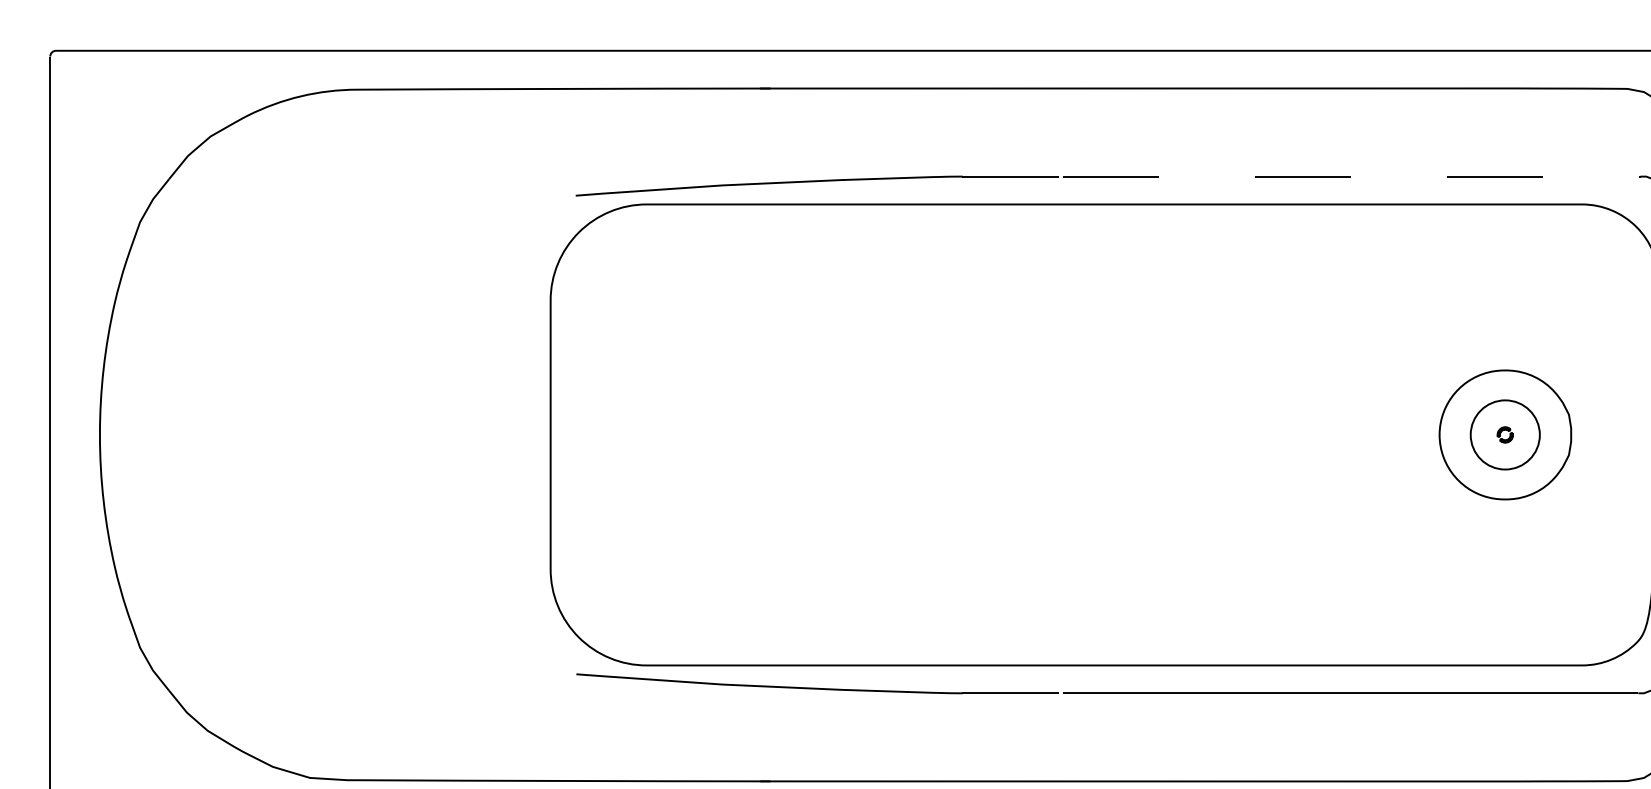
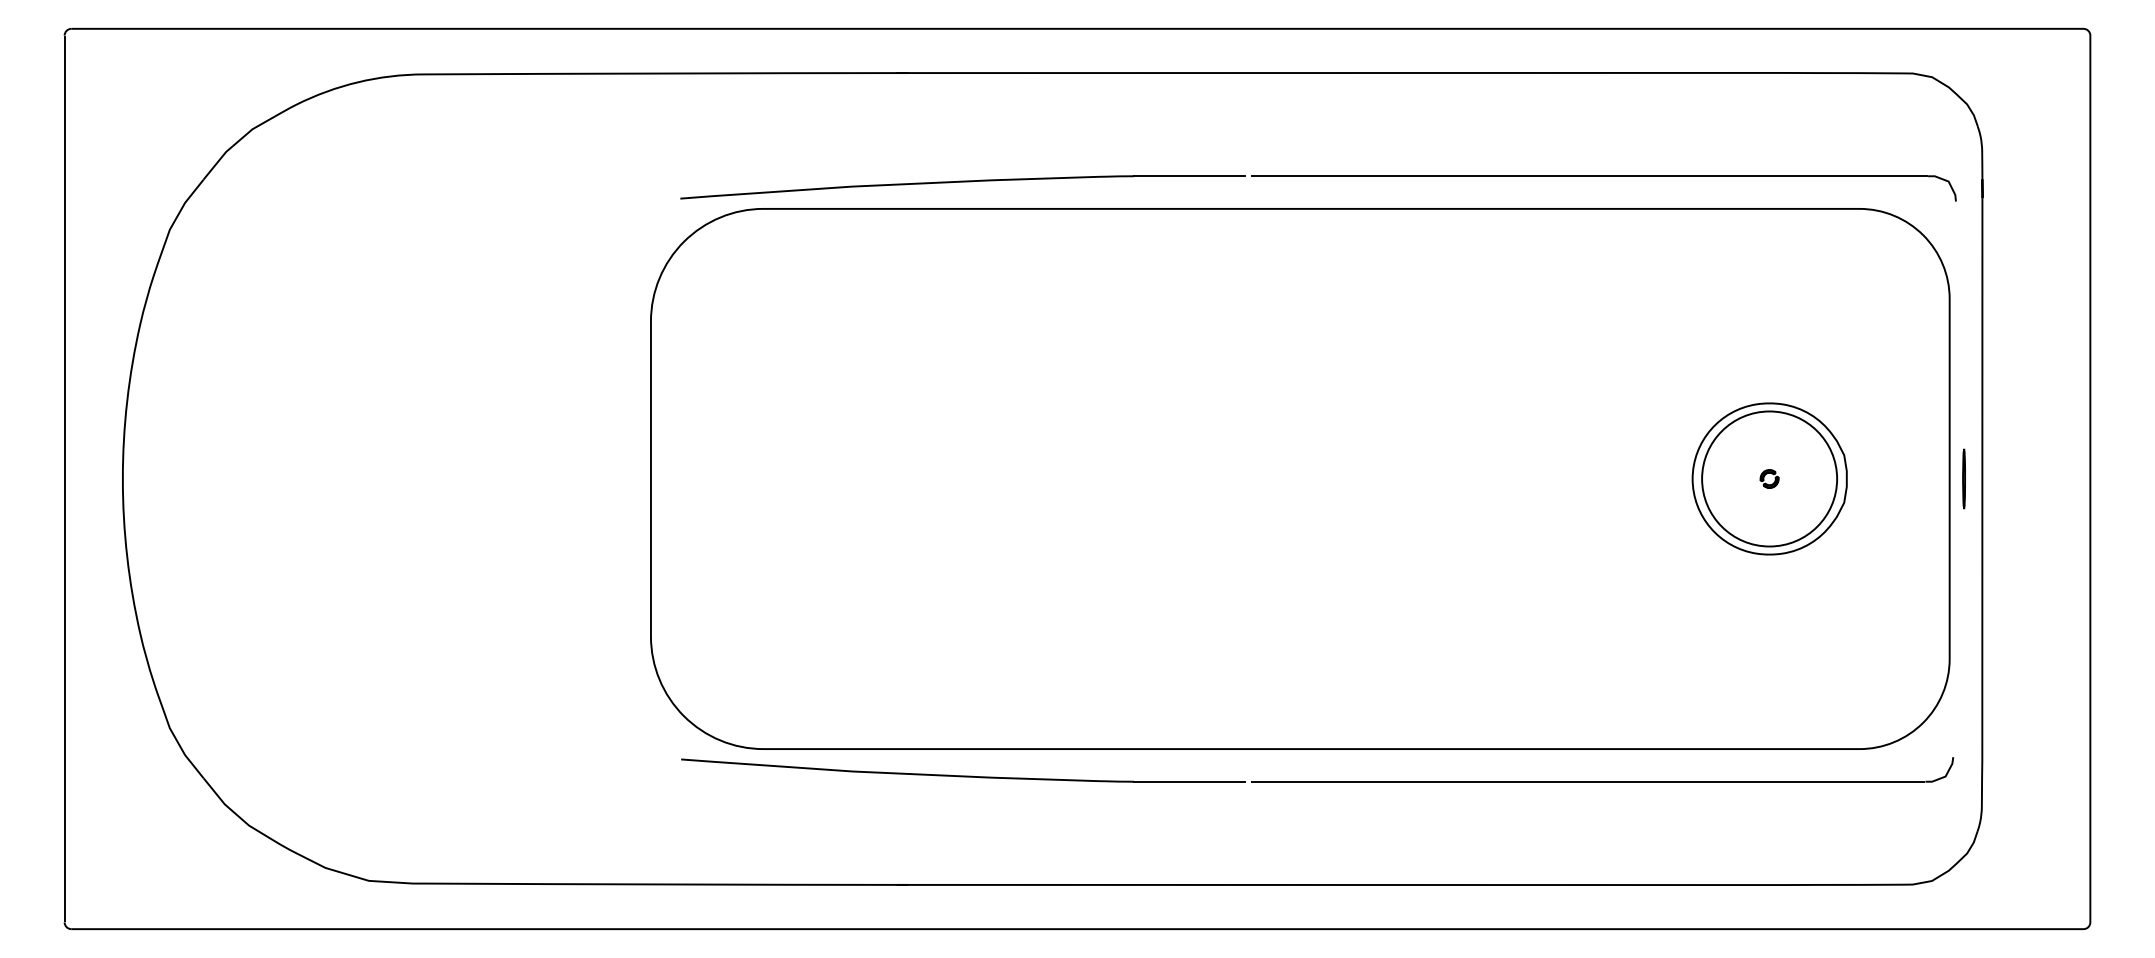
line: (1351, 176) -> (1589, 176), dashed -> solid
circle: (1505, 434) -> (1769, 478), size x1.67

